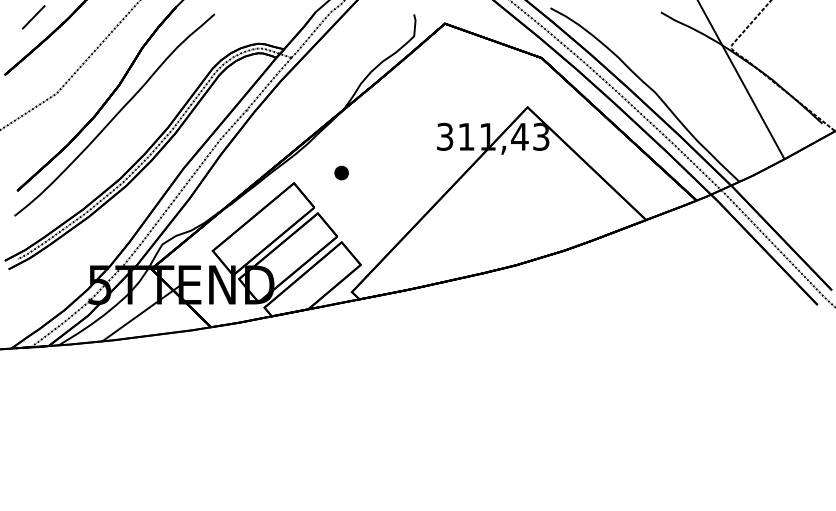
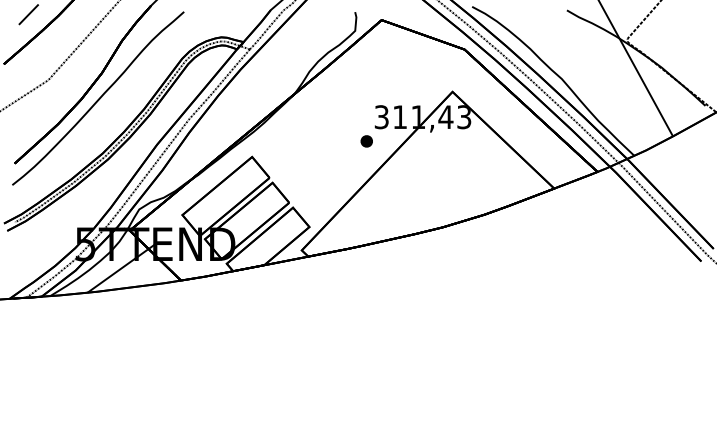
part: (341, 172) -> (366, 140), moved

